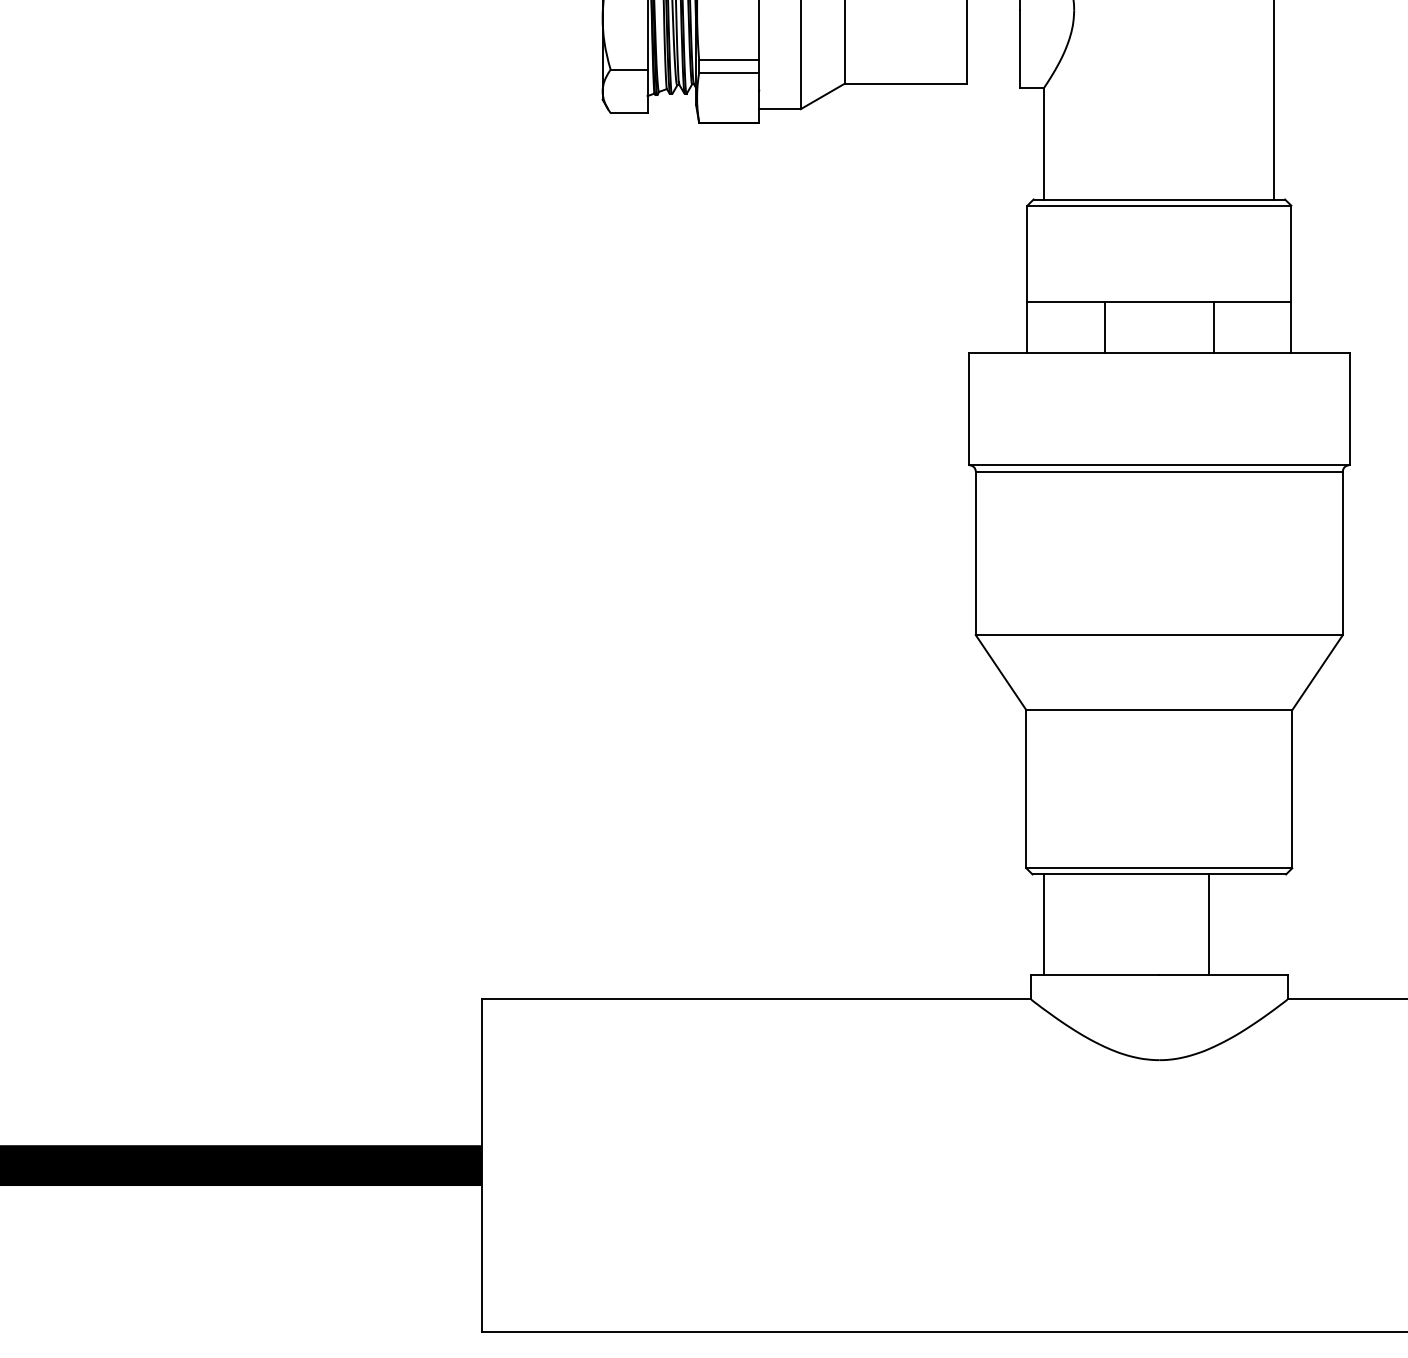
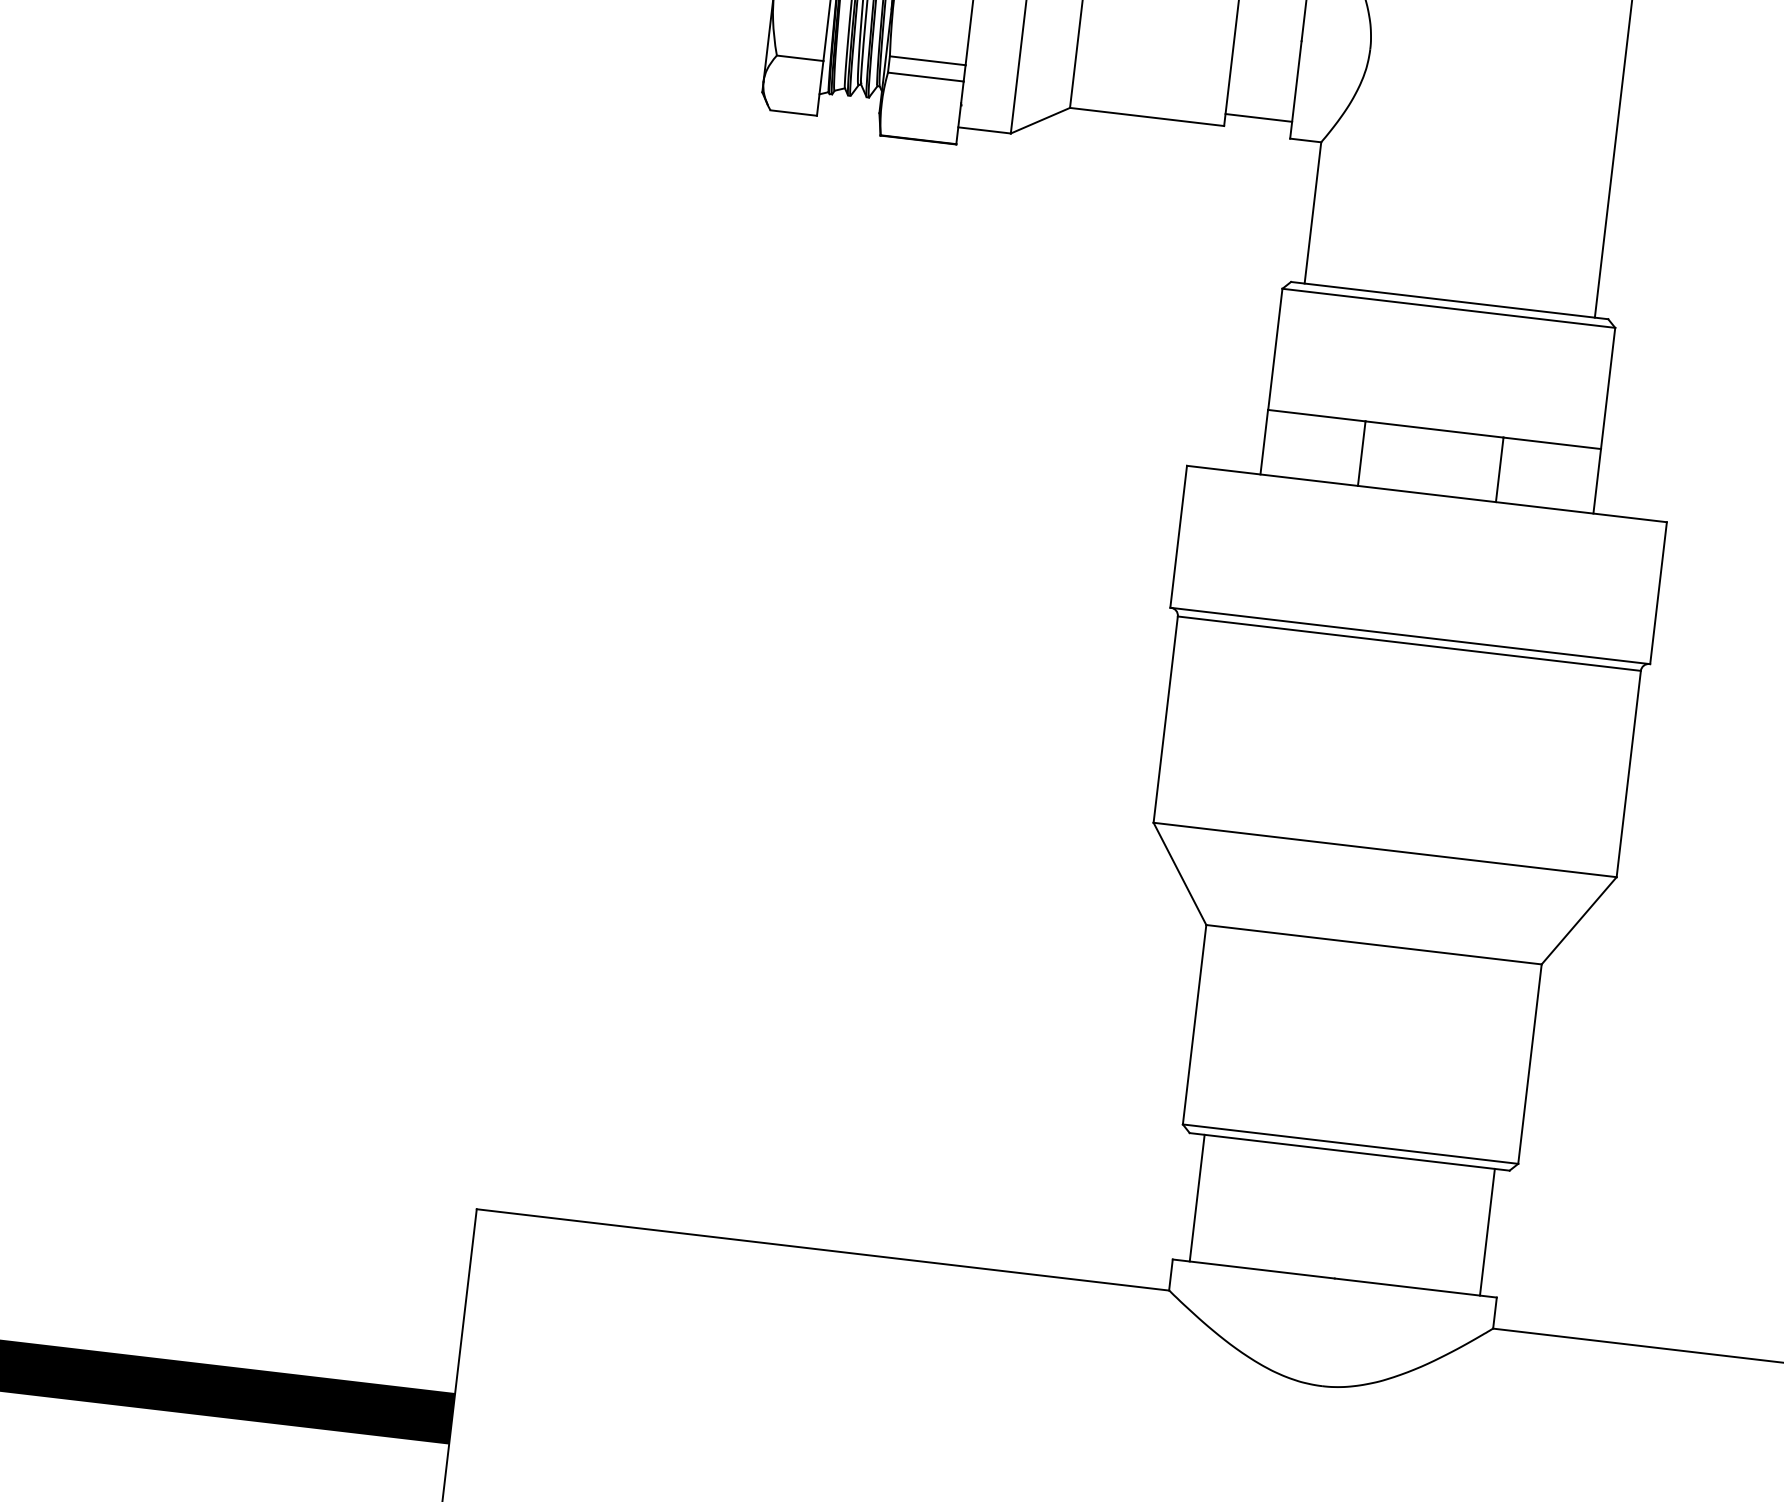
line: (992, 74) -> (1257, 118), added
line: (1209, 924) -> (1487, 1232), moved

